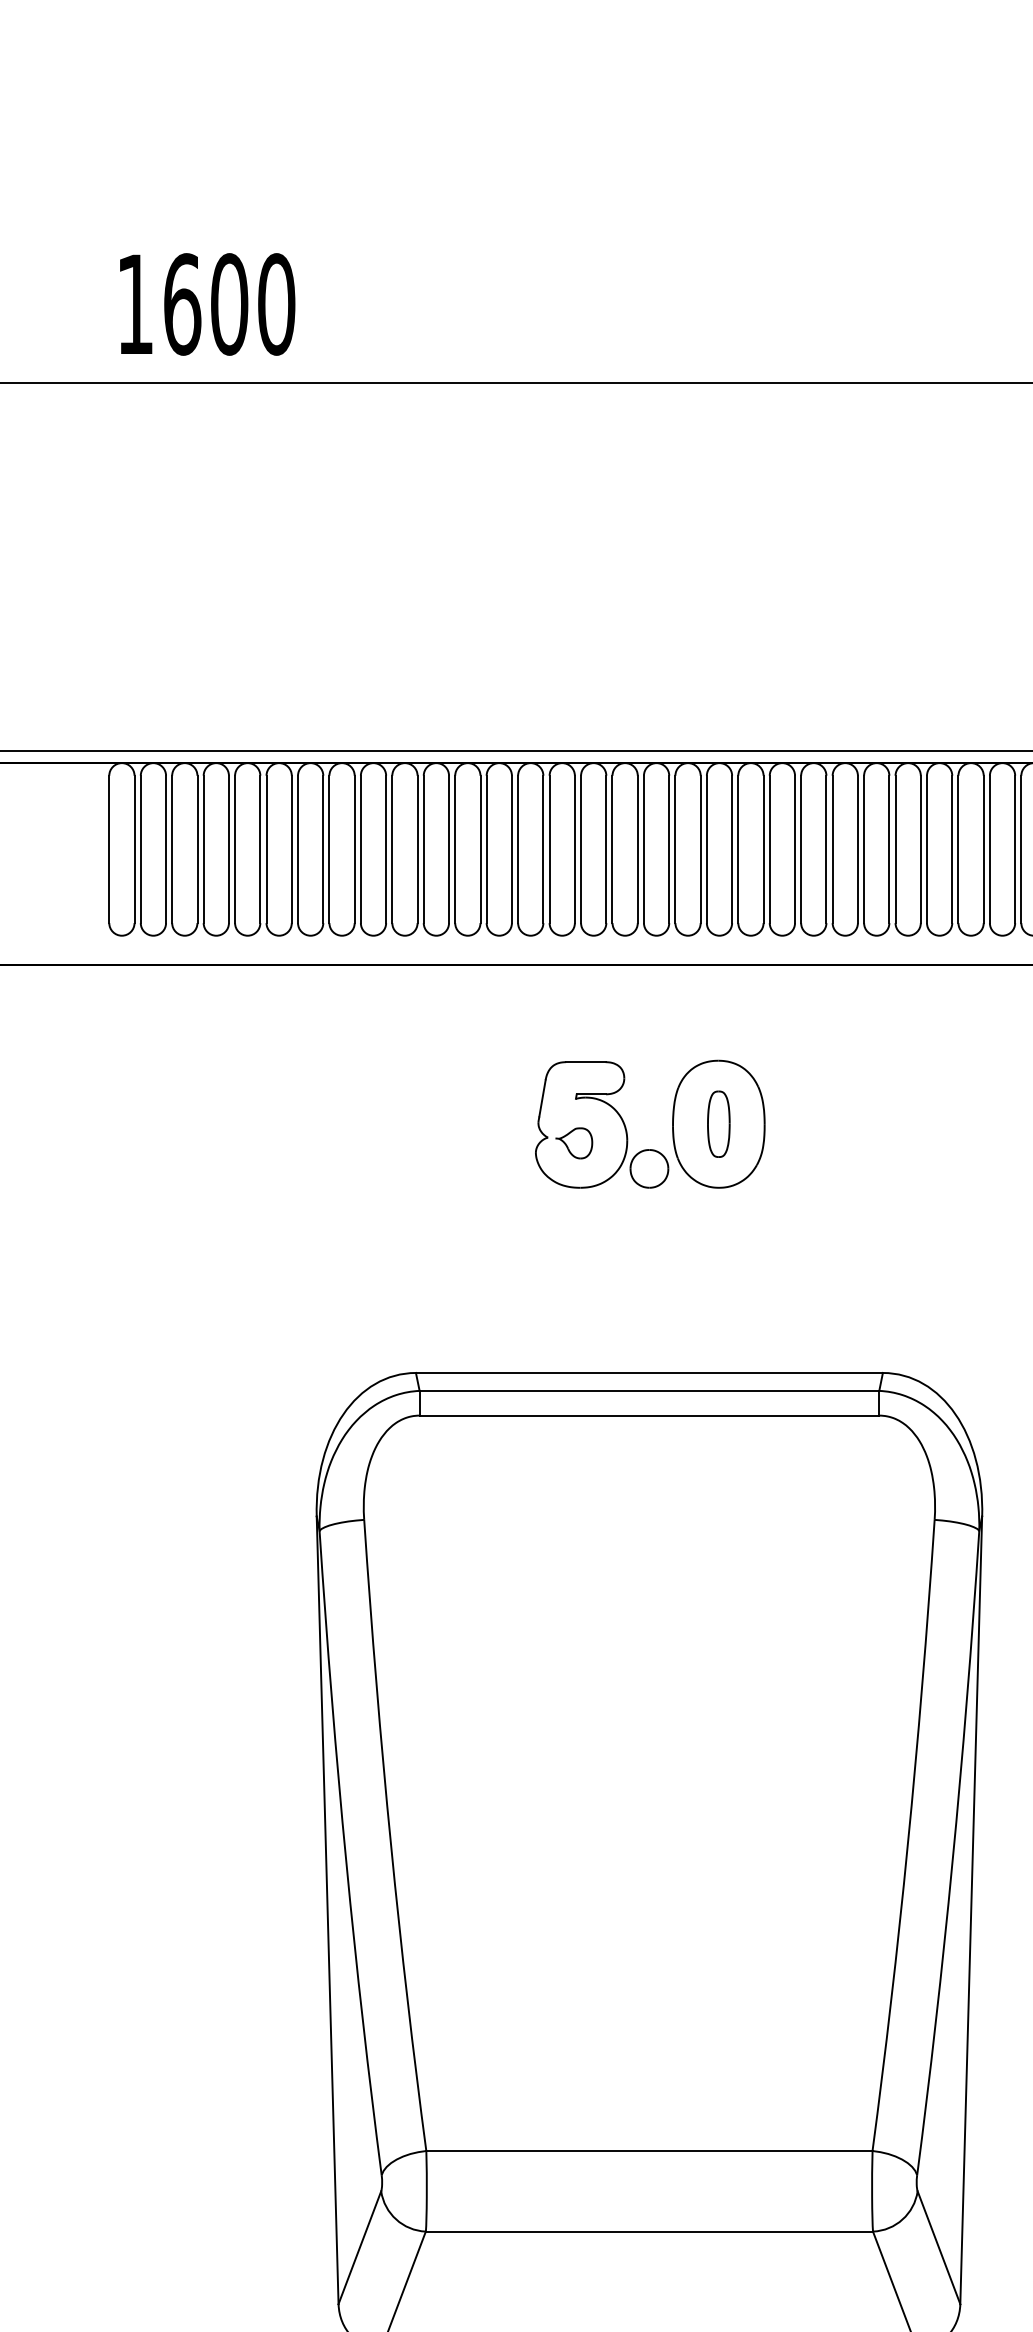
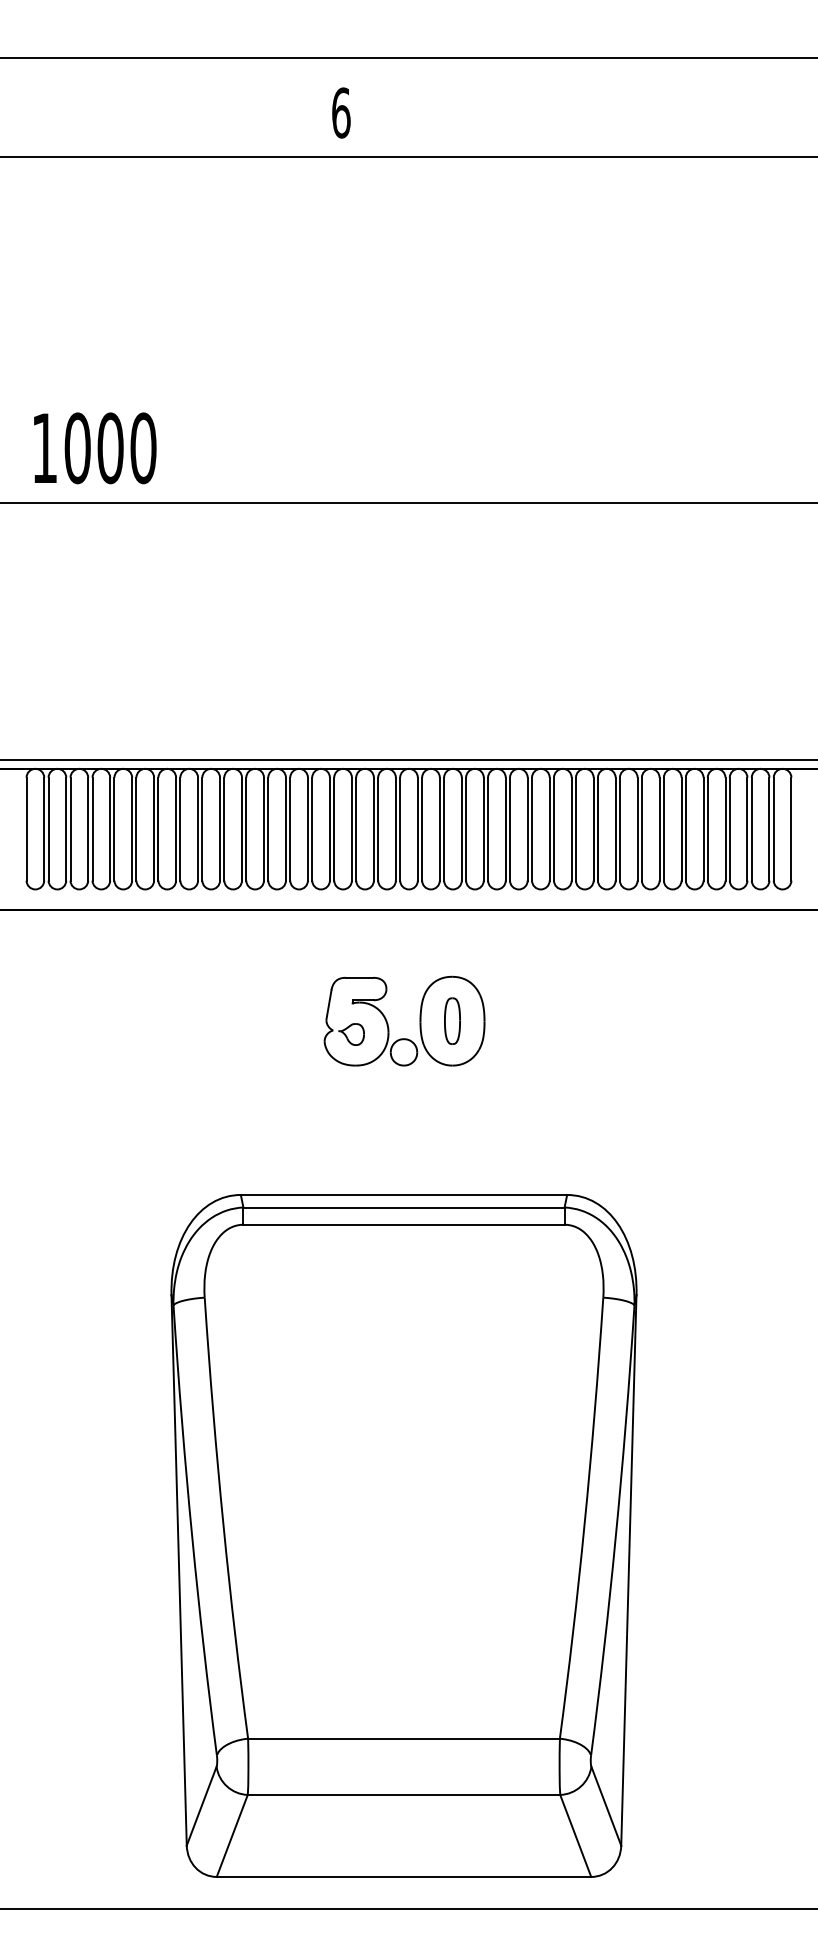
text: (182, 304) -> (77, 448), 1600 -> 1000

